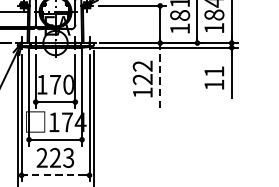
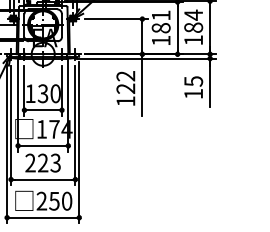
text: (214, 71) -> (193, 81), 11 -> 15
line: (160, 76) -> (142, 85), dashed -> solid
text: (54, 84) -> (42, 93), 170 -> 130
line: (55, 175) -> (43, 179), dashed -> solid

